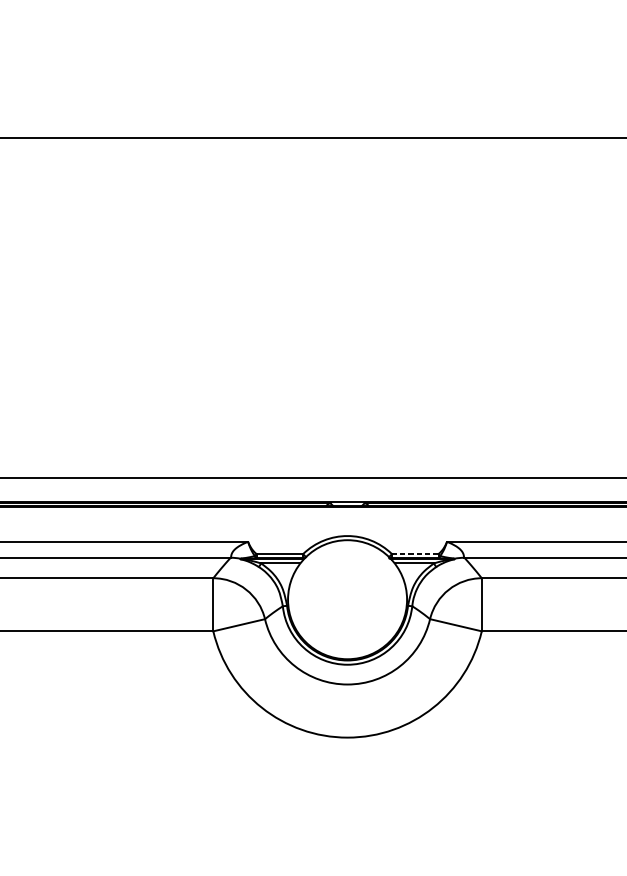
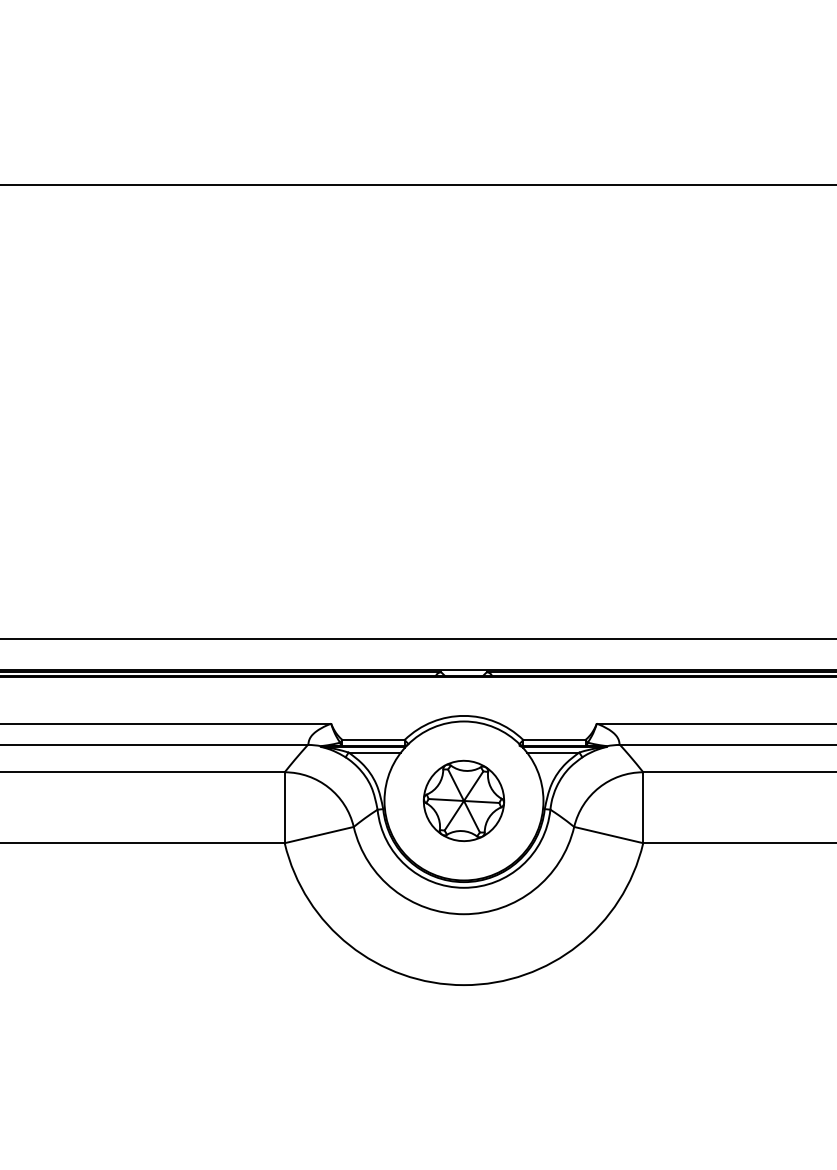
line: (415, 554) -> (554, 740), dashed -> solid
part: (347, 599) -> (463, 800), added

